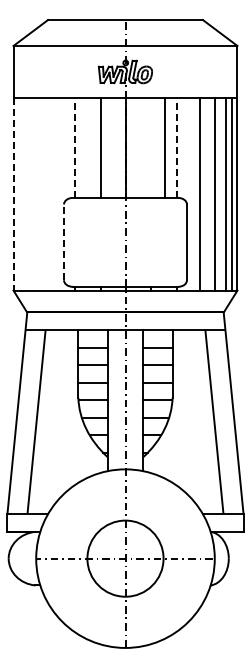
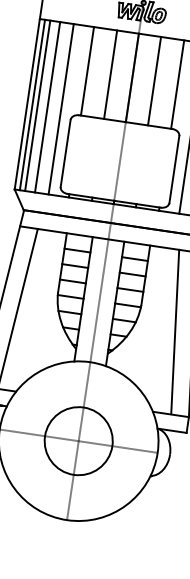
line: (74, 147) -> (87, 70), dashed -> solid
line: (164, 147) -> (154, 80), moved
line: (176, 147) -> (177, 84), dashed -> solid
line: (19, 193) -> (32, 104), added
line: (25, 193) -> (37, 105), added
line: (36, 193) -> (47, 106), added
line: (51, 193) -> (60, 108), added
line: (13, 194) -> (27, 104), dashed -> solid
line: (64, 242) -> (66, 153), dashed -> solid

